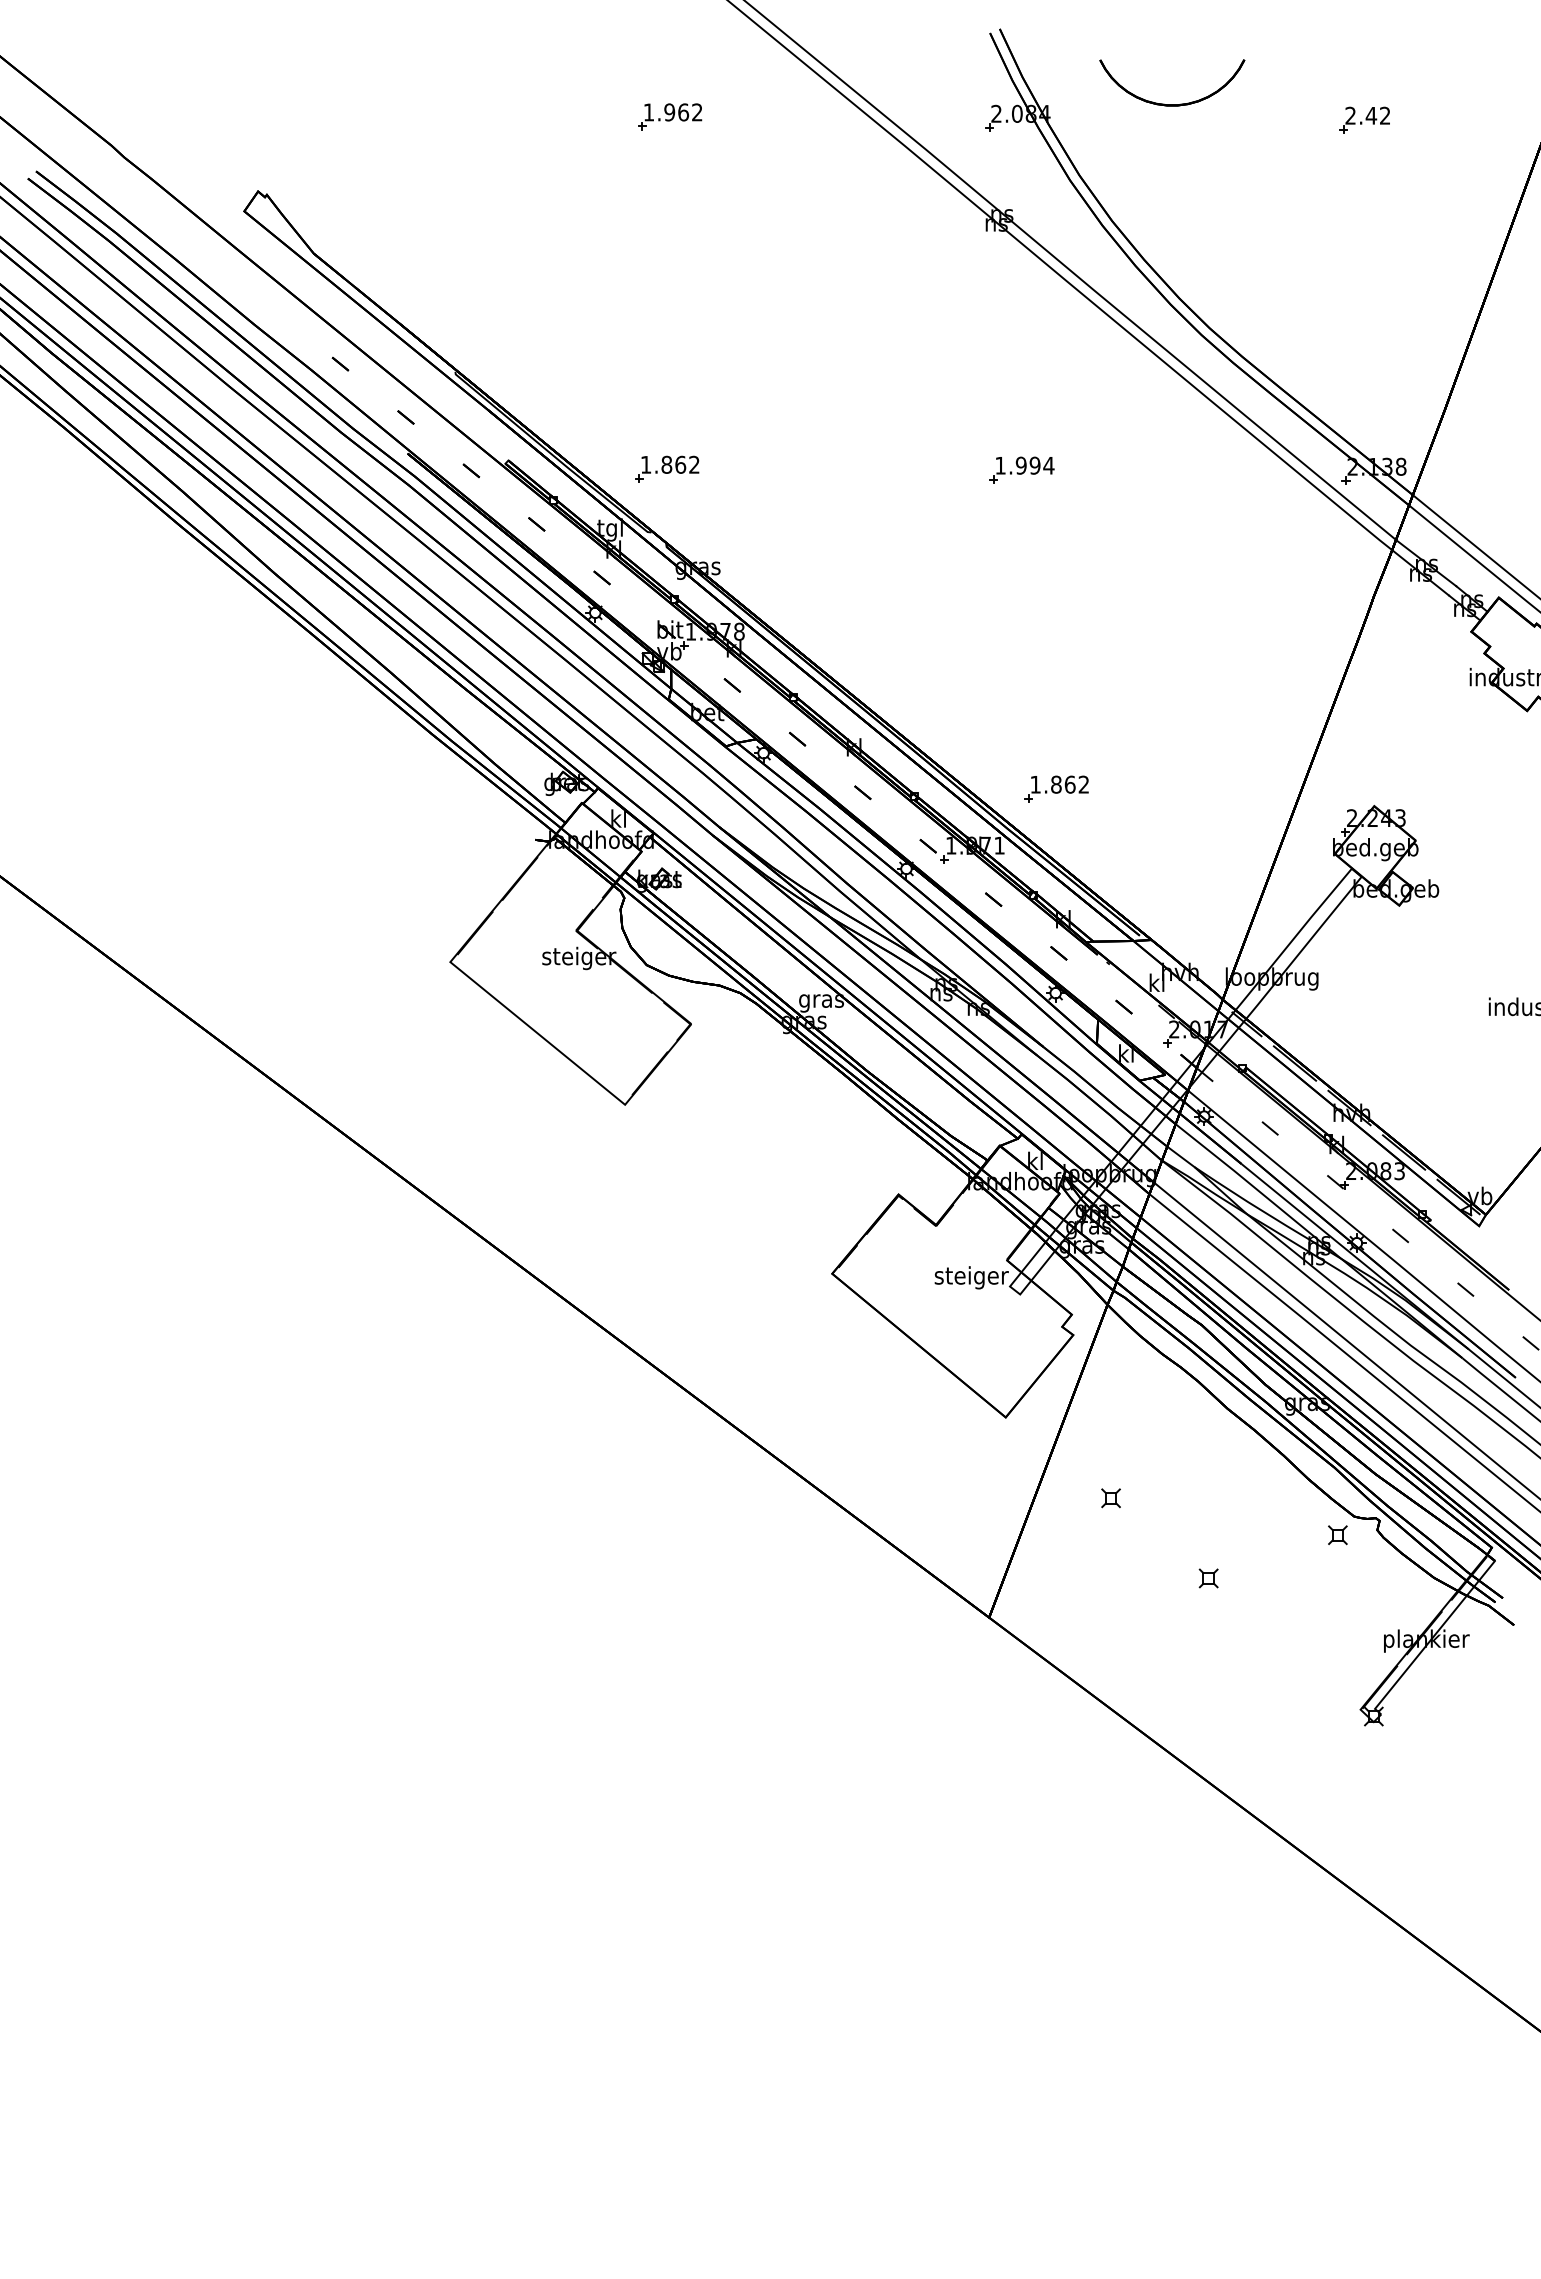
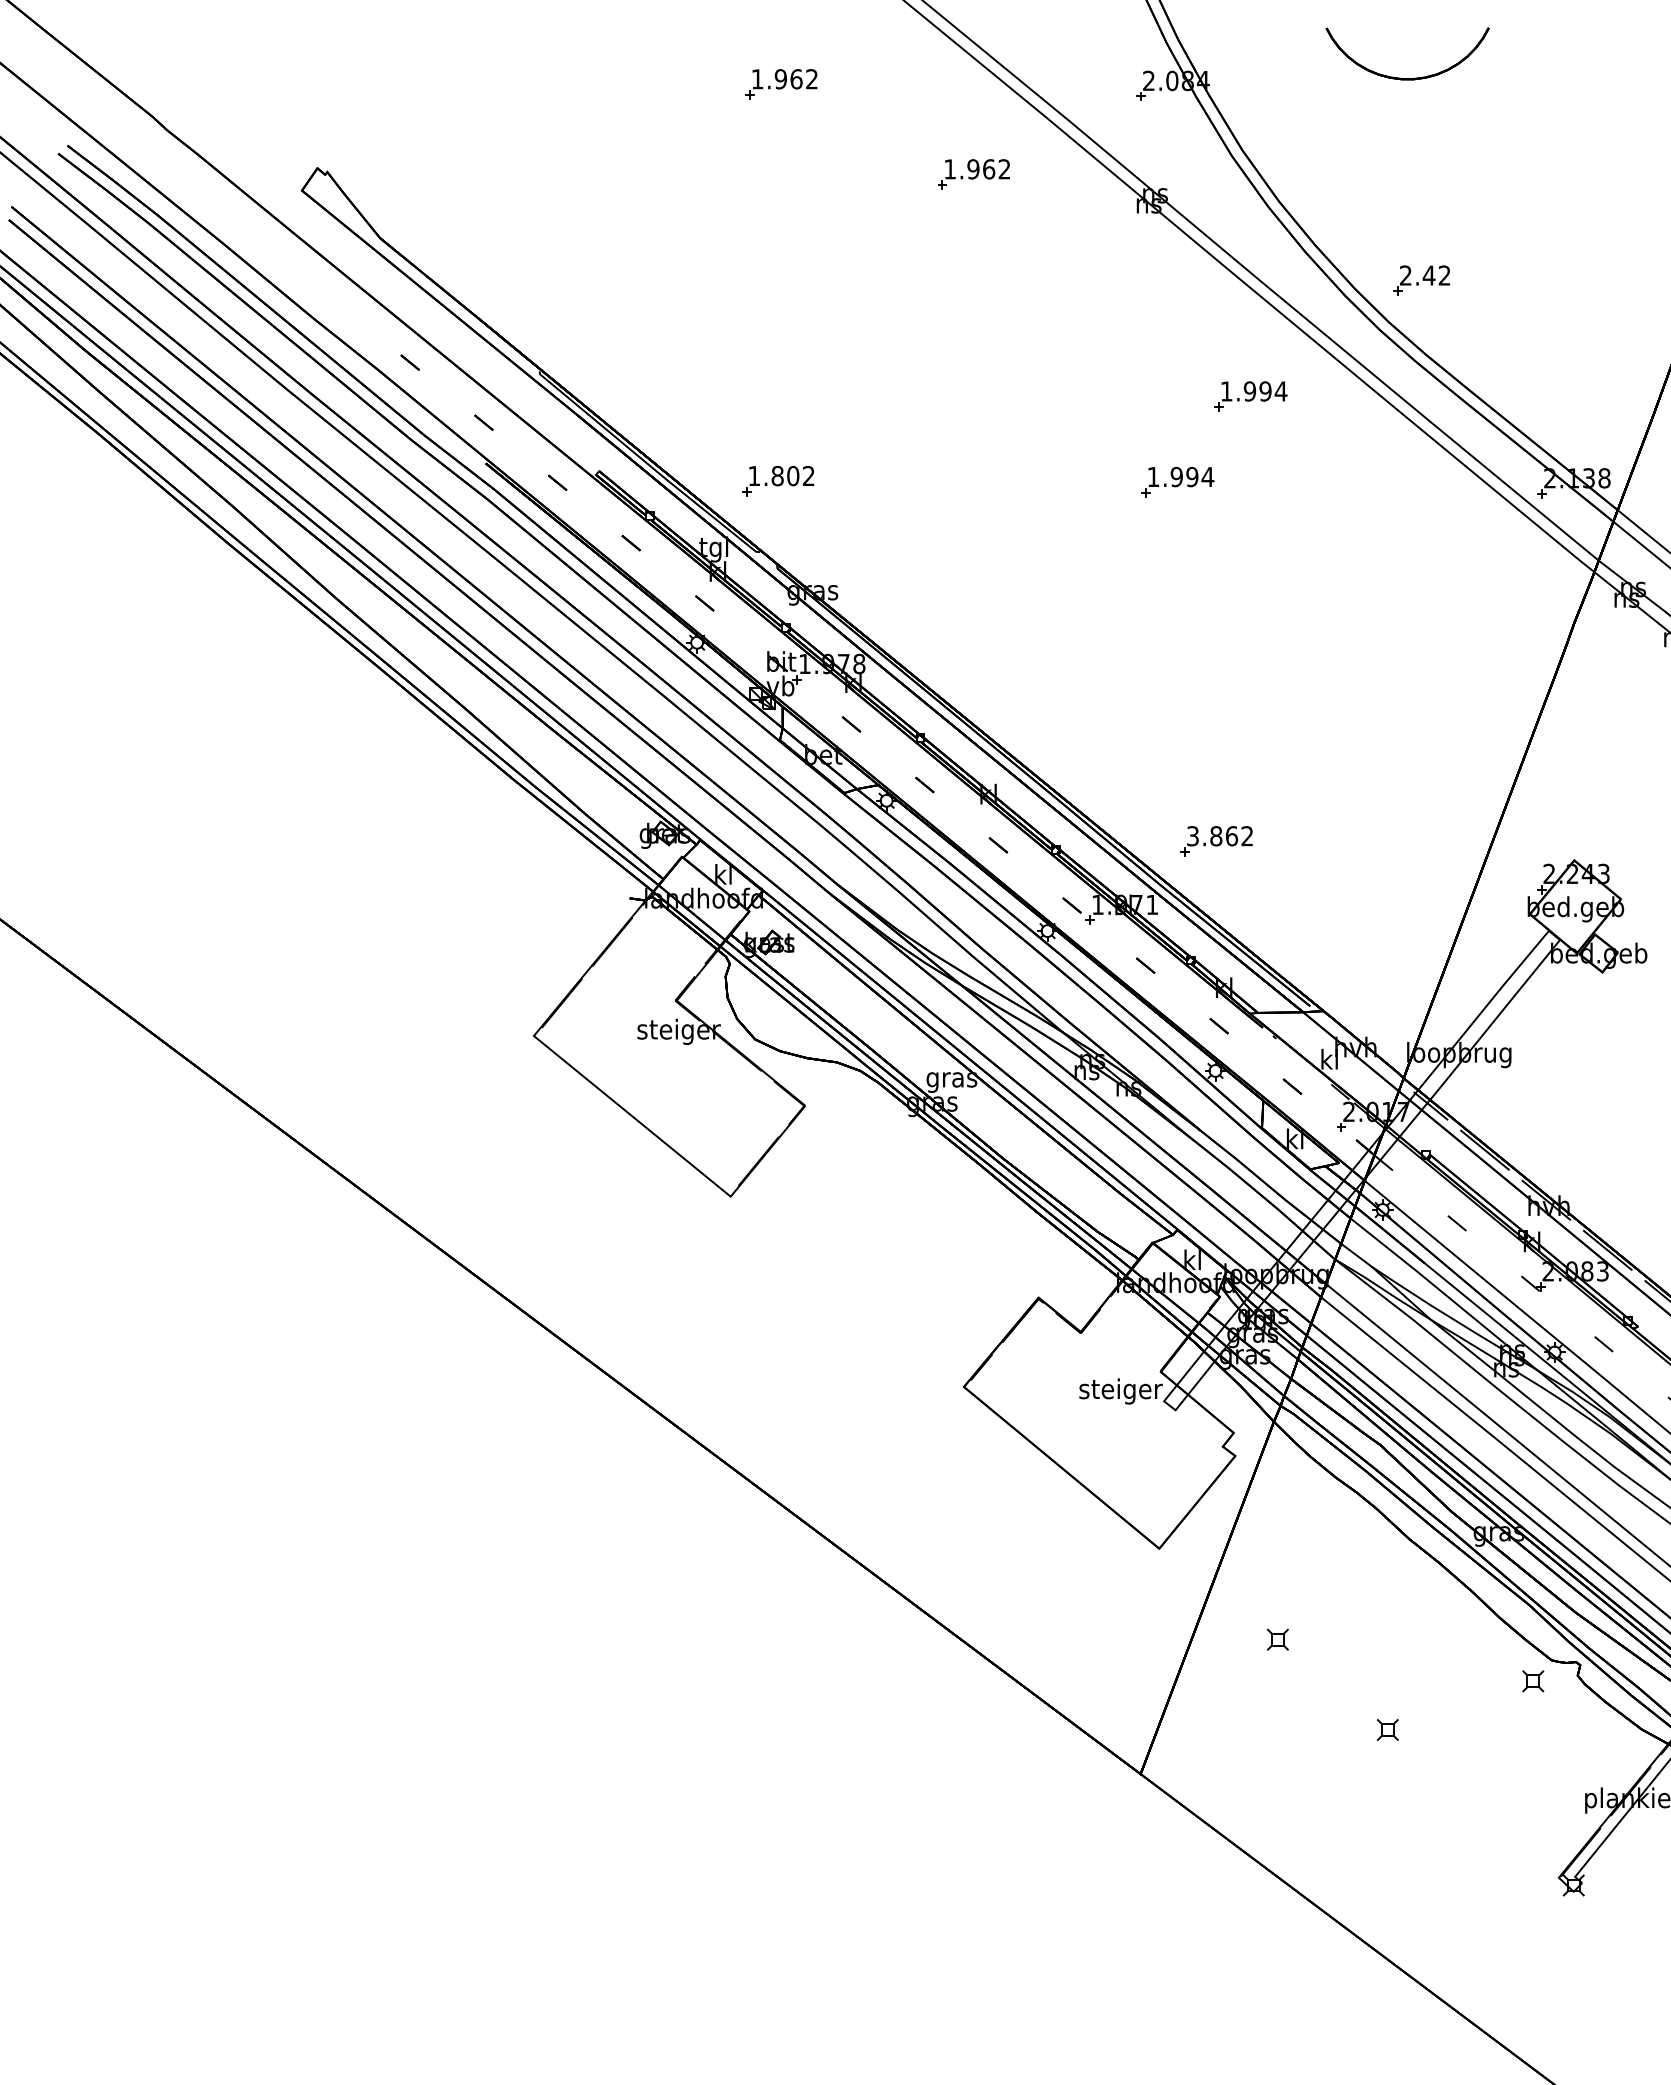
part: (1172, 104) -> (1407, 78), moved
part: (1364, 119) -> (1421, 279), moved
part: (841, 196) -> (974, 173), added
part: (1086, 393) -> (1250, 395), added
text: (680, 464) -> (793, 475), 1.862 -> 1.802
text: (1035, 784) -> (1192, 836), 1.862 -> 3.862

